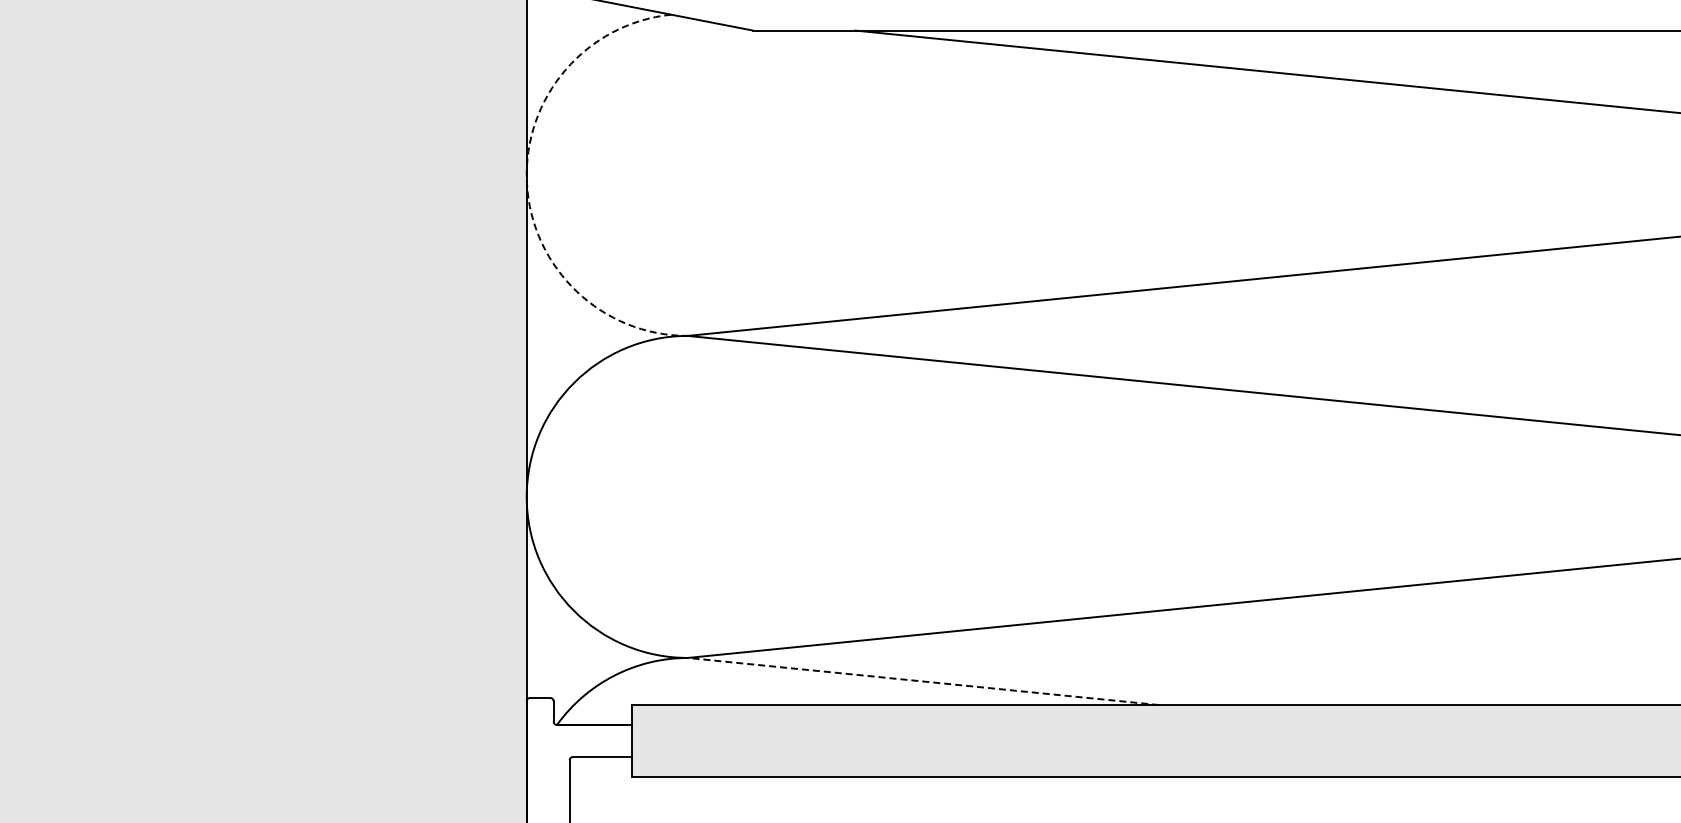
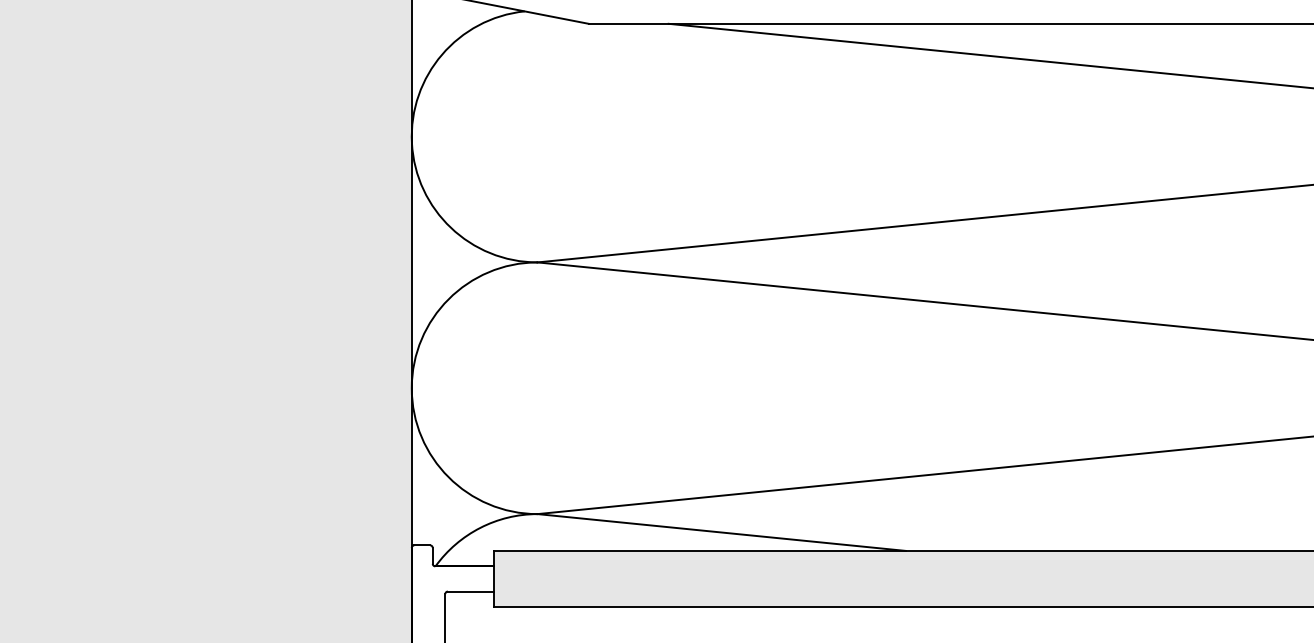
arc: (526, 183) -> (411, 143), dashed -> solid
line: (923, 681) -> (721, 532), dashed -> solid

